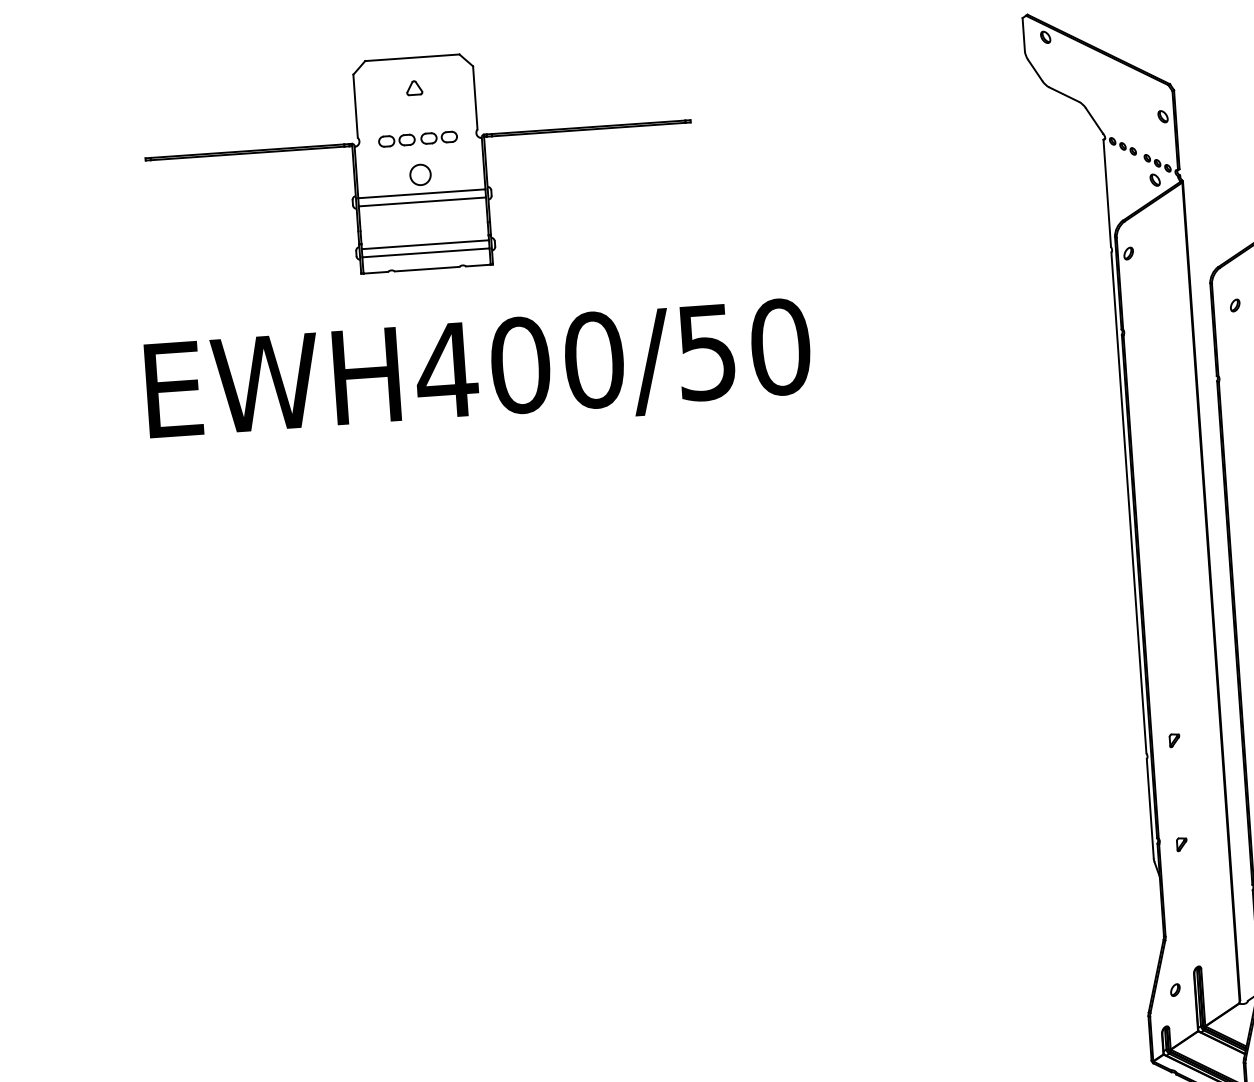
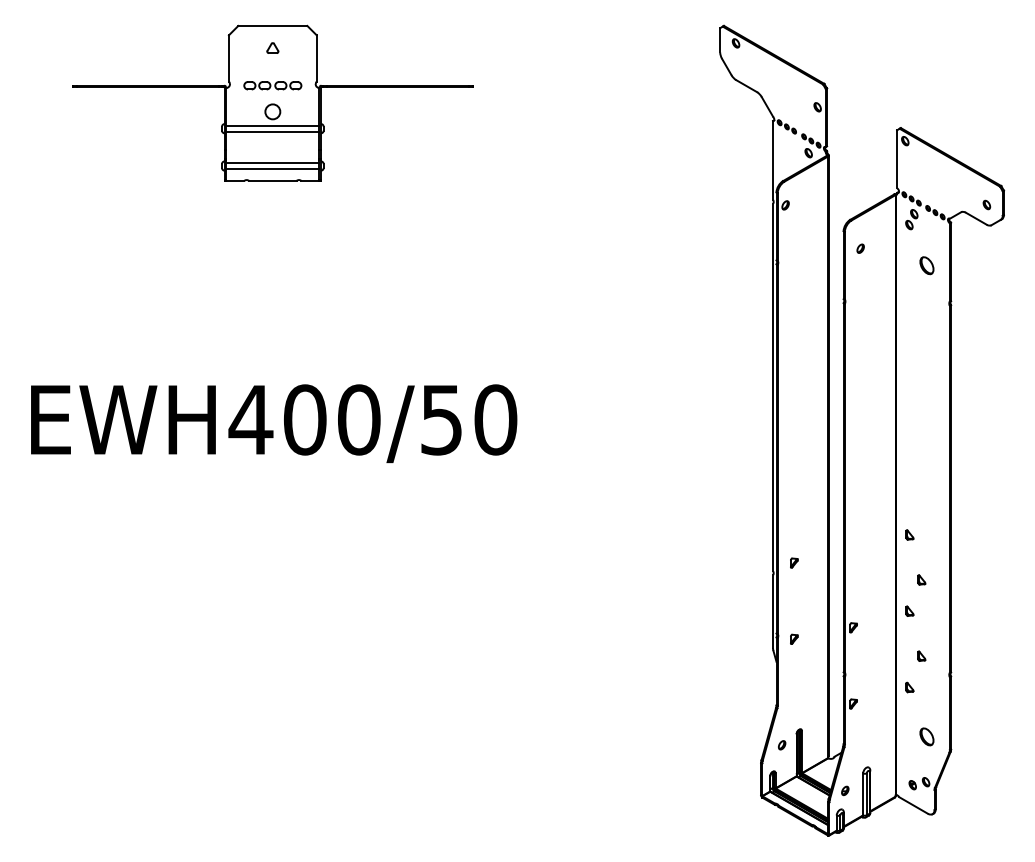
text: (479, 373) -> (274, 423), moved

